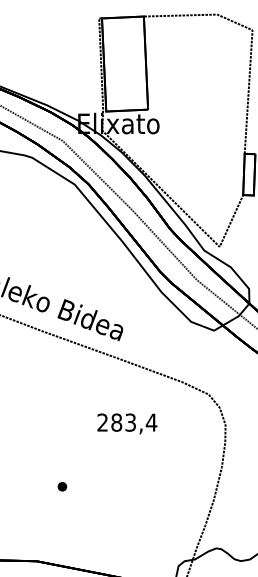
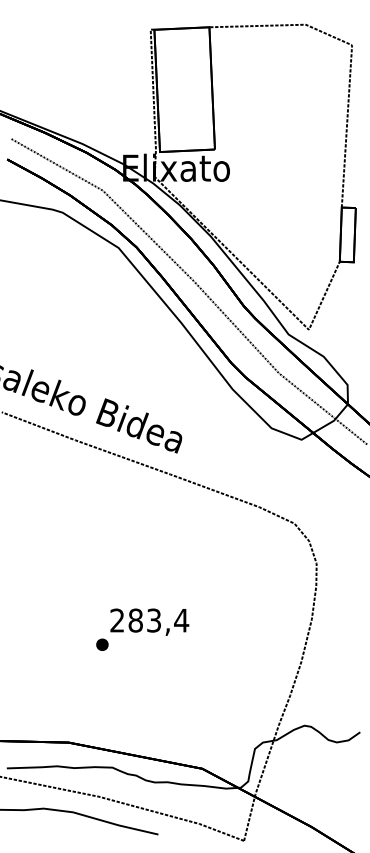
text: (127, 423) -> (149, 621), moved

